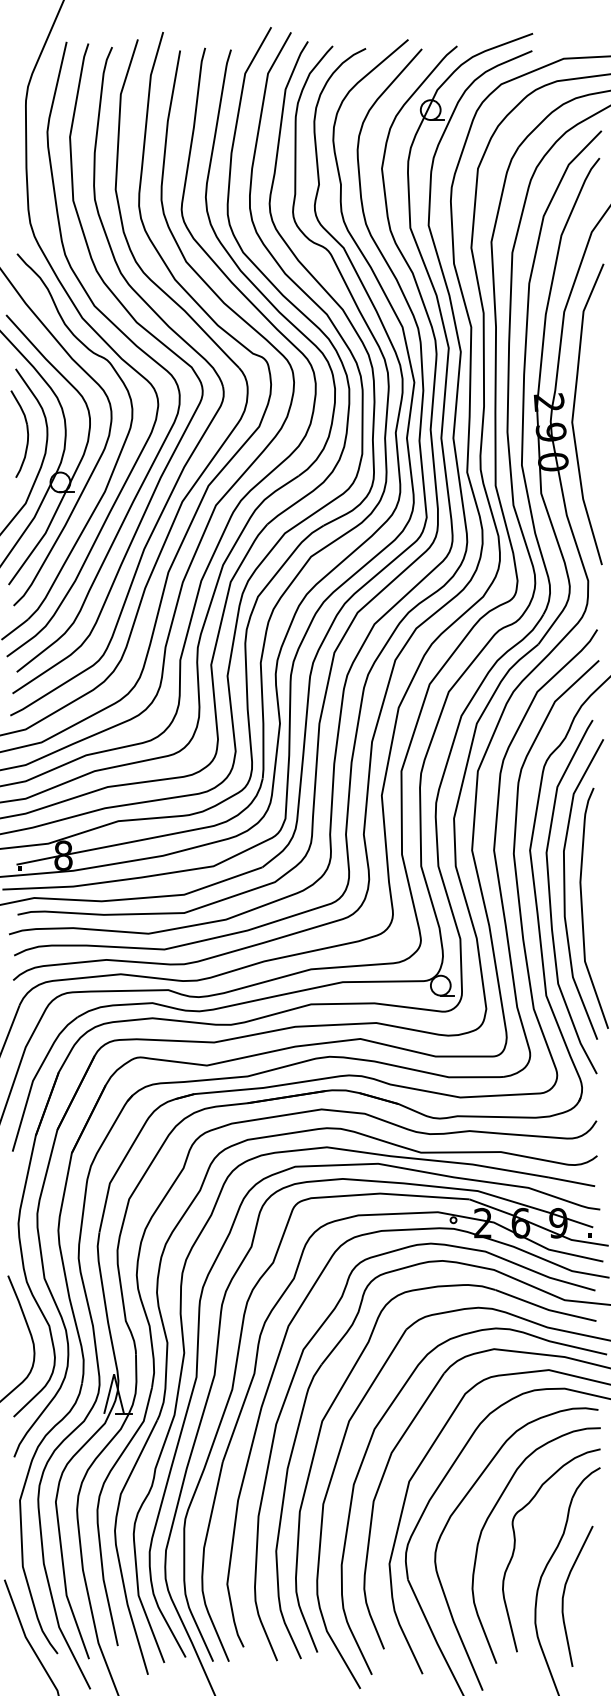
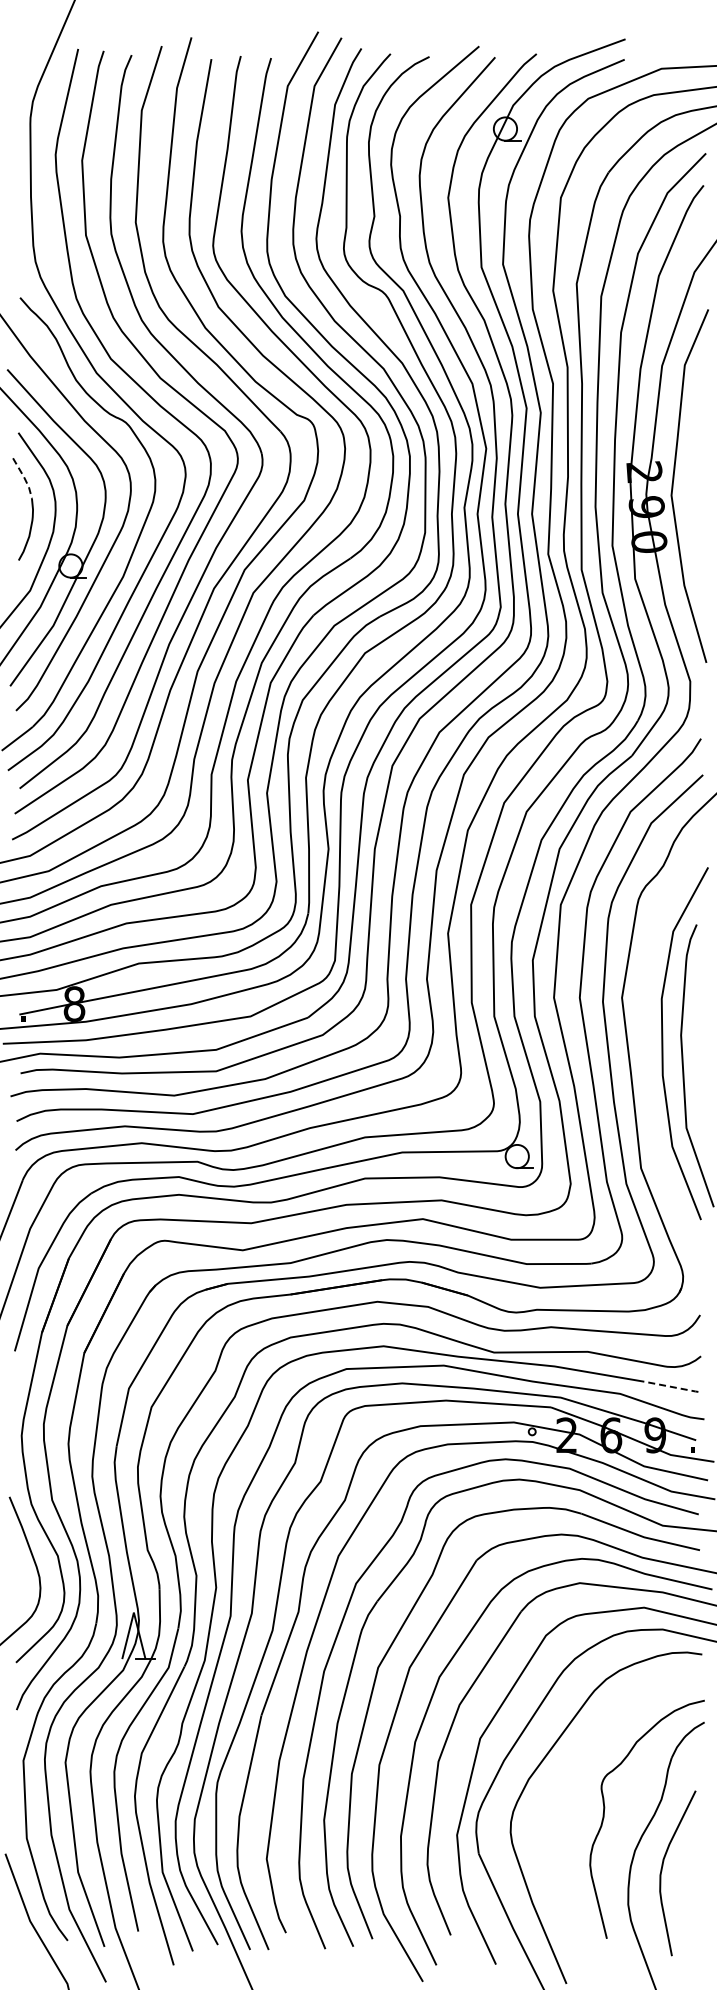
line: (20, 407) -> (24, 477), solid -> dashed
curve: (550, 898) -> (646, 1054), removed
line: (573, 1182) -> (672, 1387), solid -> dashed
part: (486, 1524) -> (570, 1788), removed

